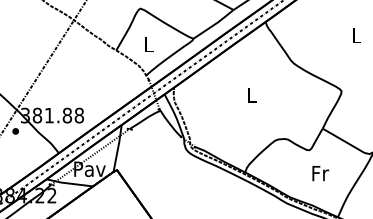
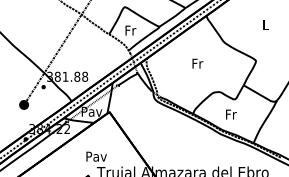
text: (148, 44) -> (130, 30), L -> Fr
text: (251, 95) -> (197, 63), L -> Fr
text: (320, 173) -> (231, 114), moved

